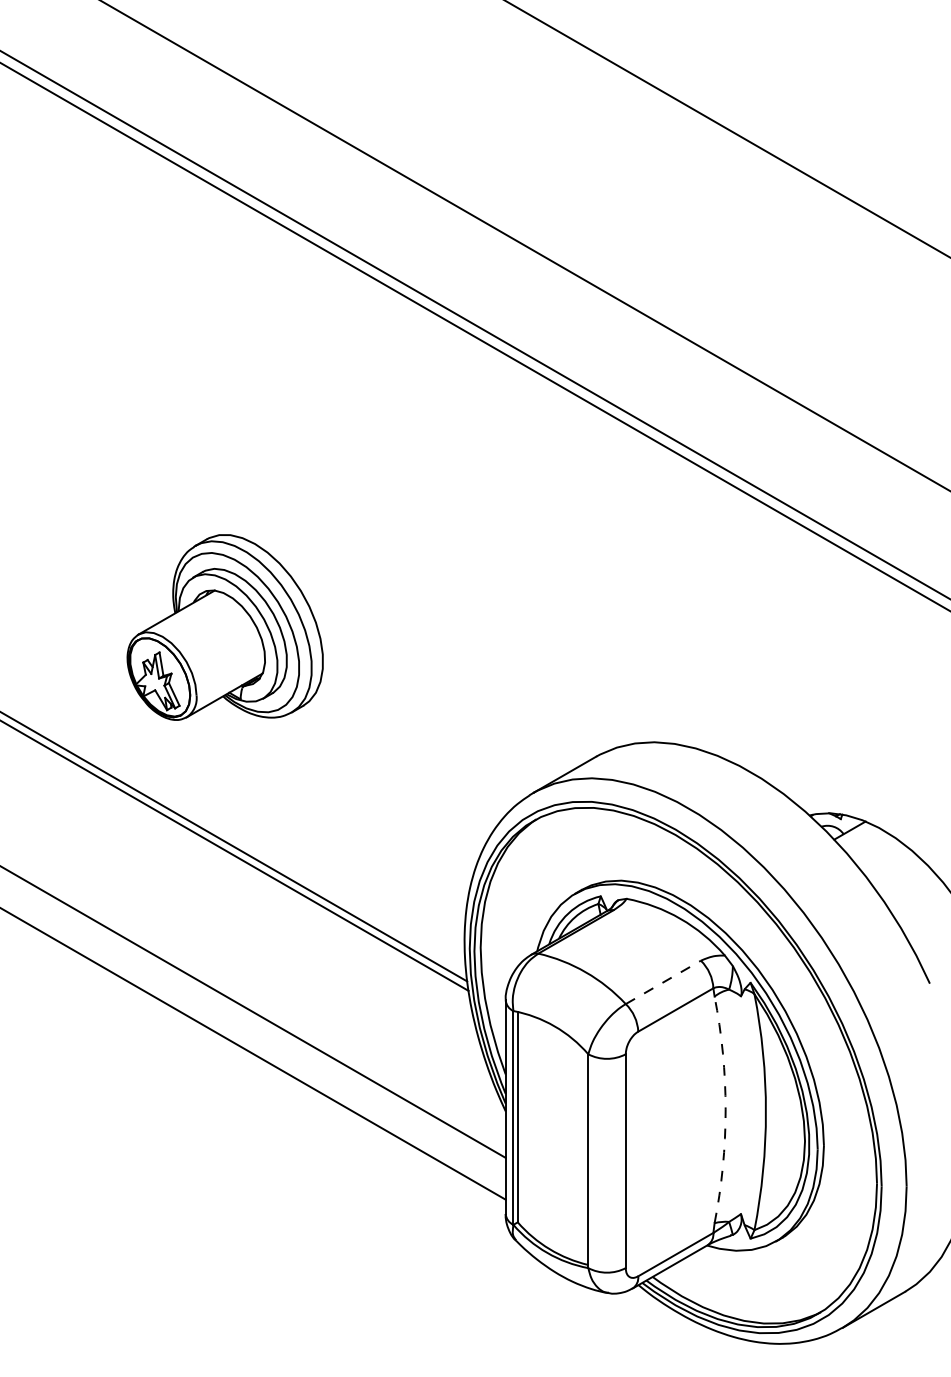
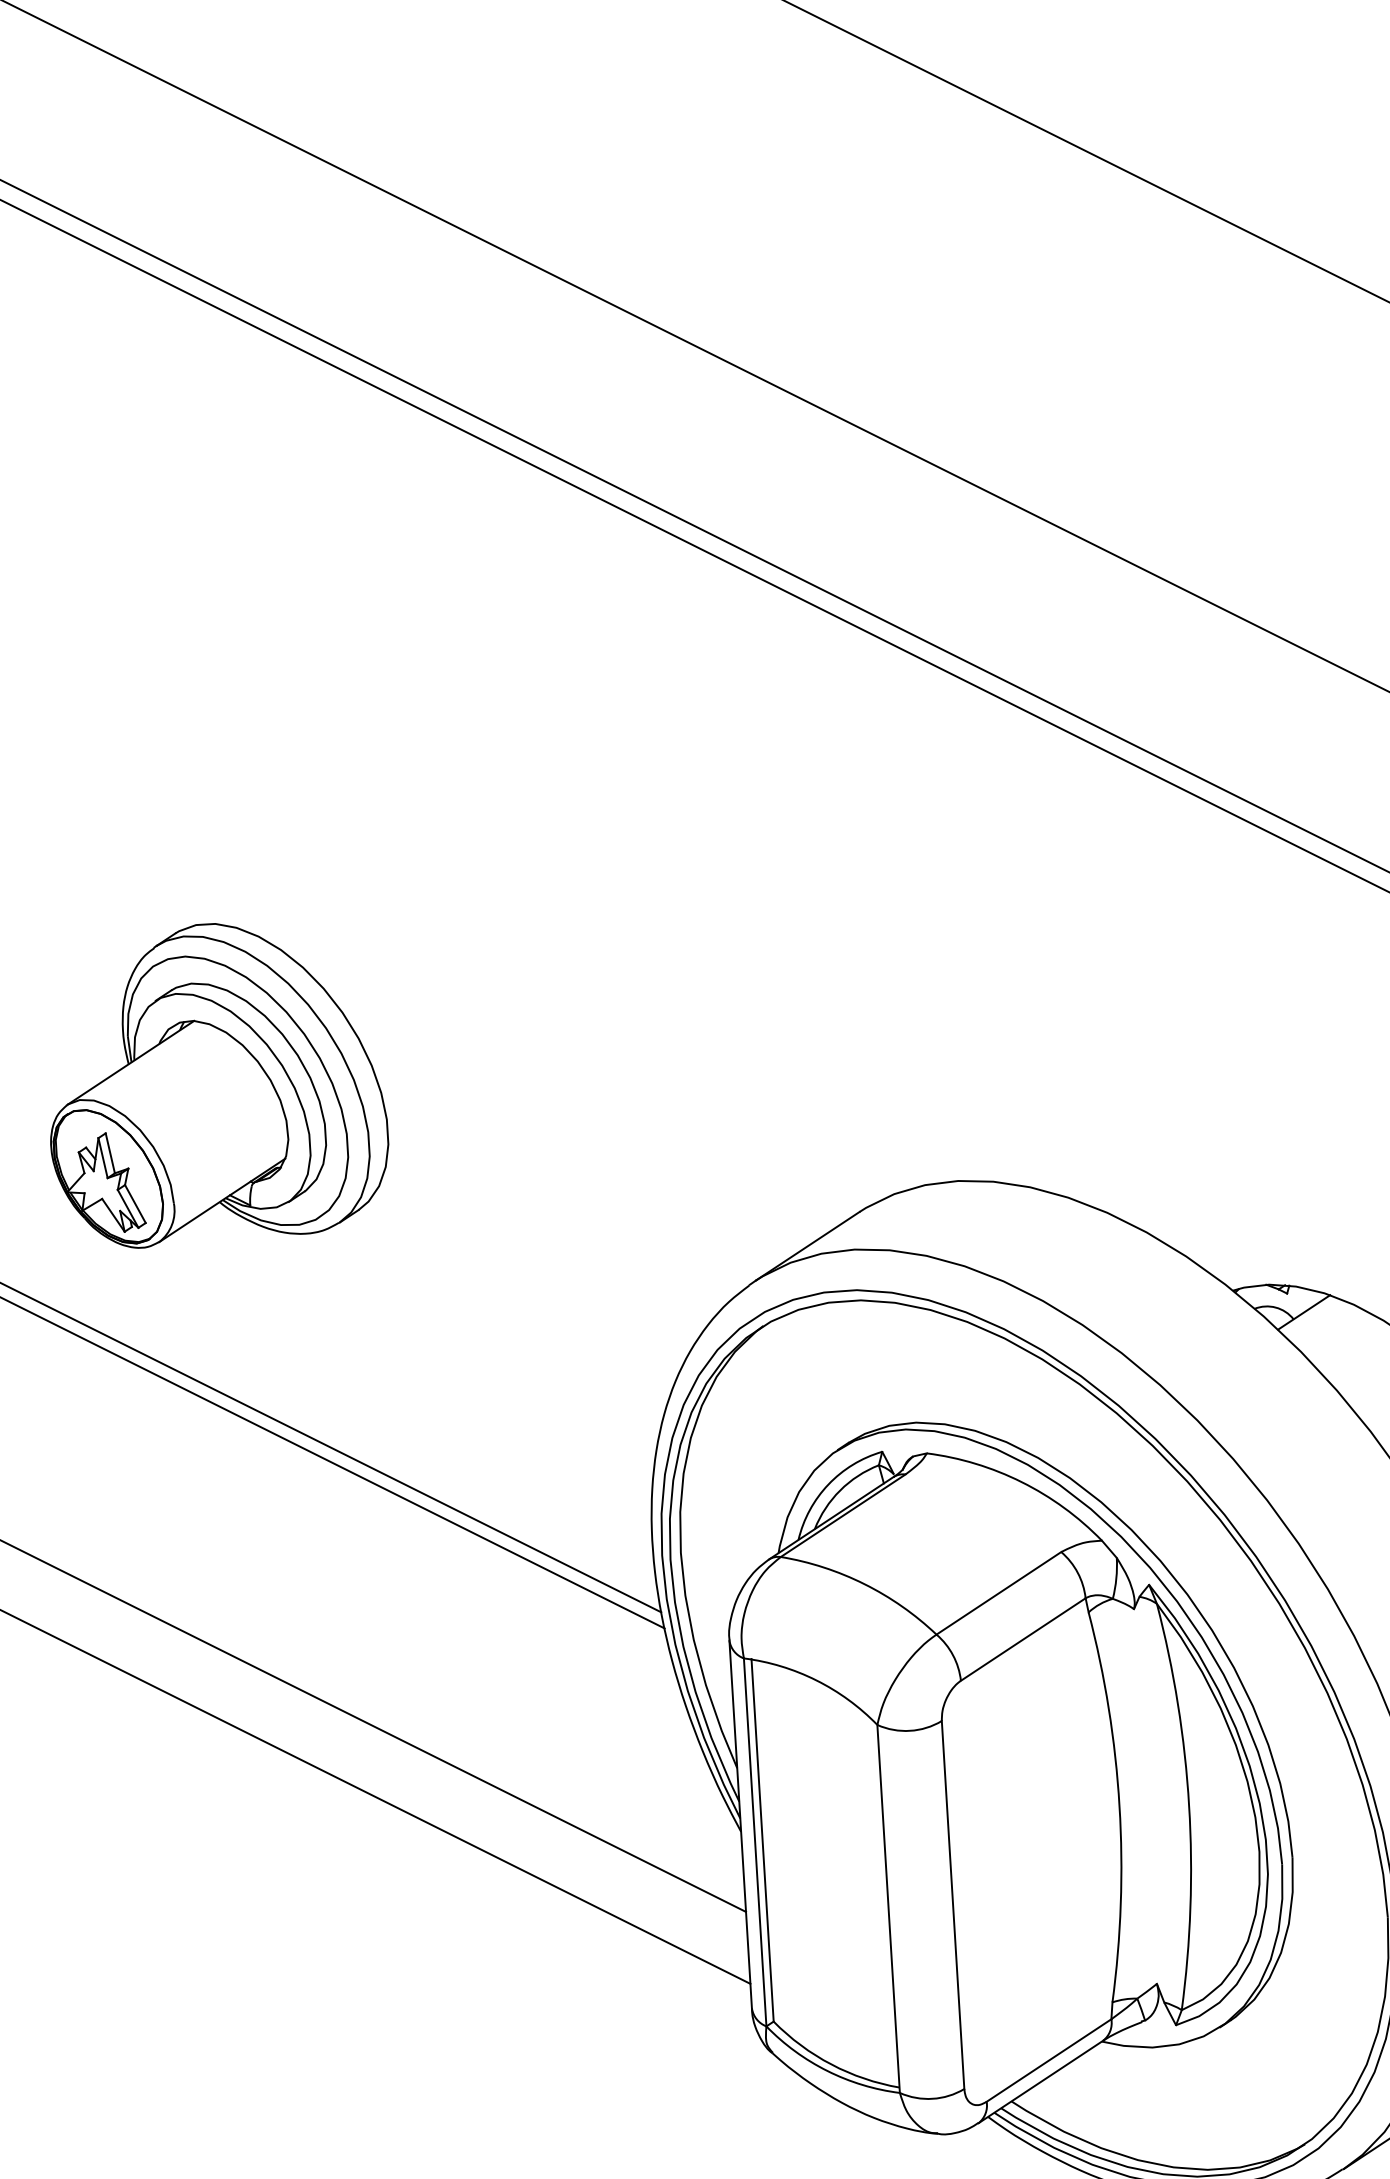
part: (224, 627) -> (214, 1083), moved
line: (663, 982) -> (999, 1593), dashed -> solid
arc: (725, 1109) -> (1119, 1805), dashed -> solid

